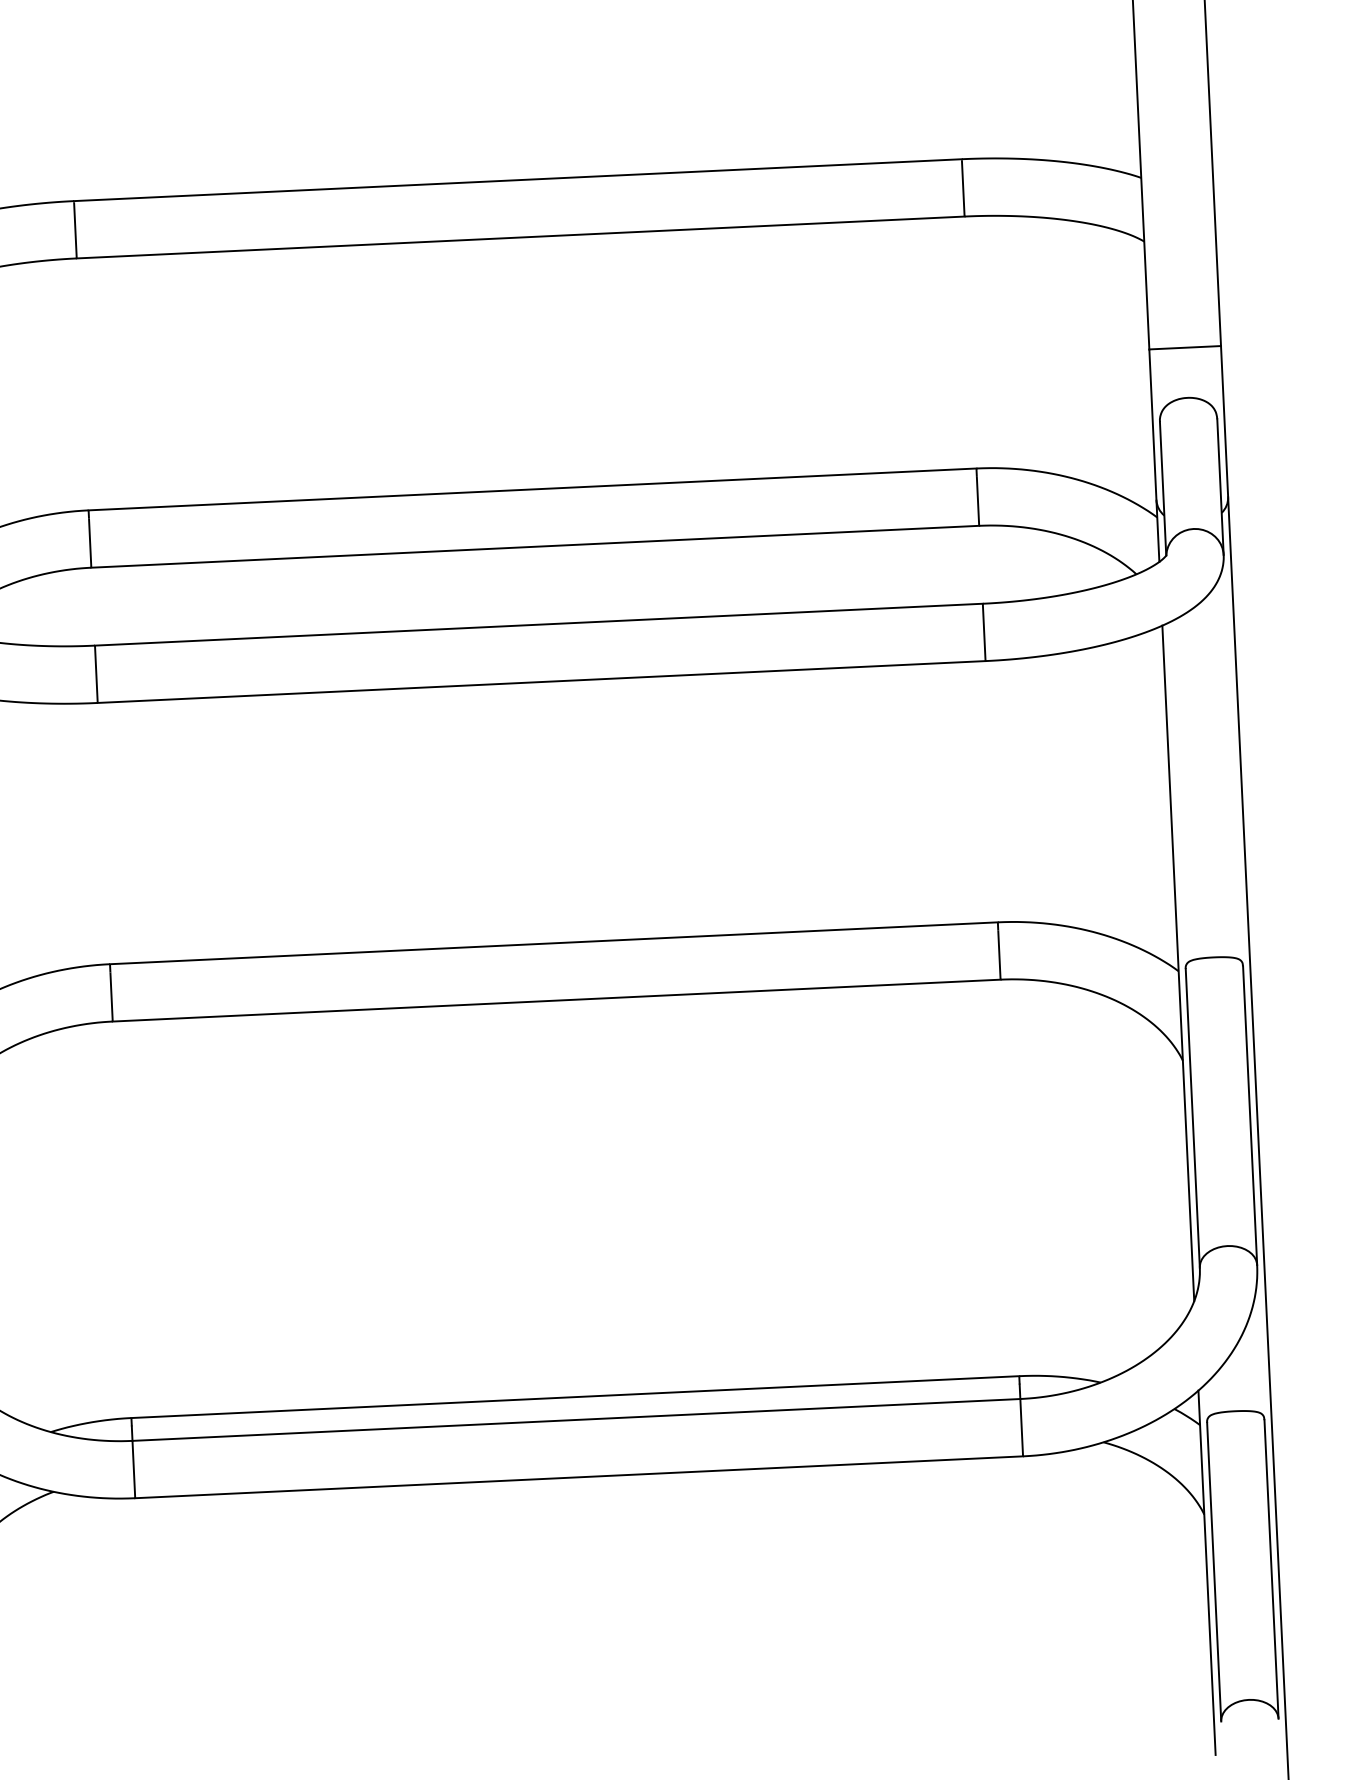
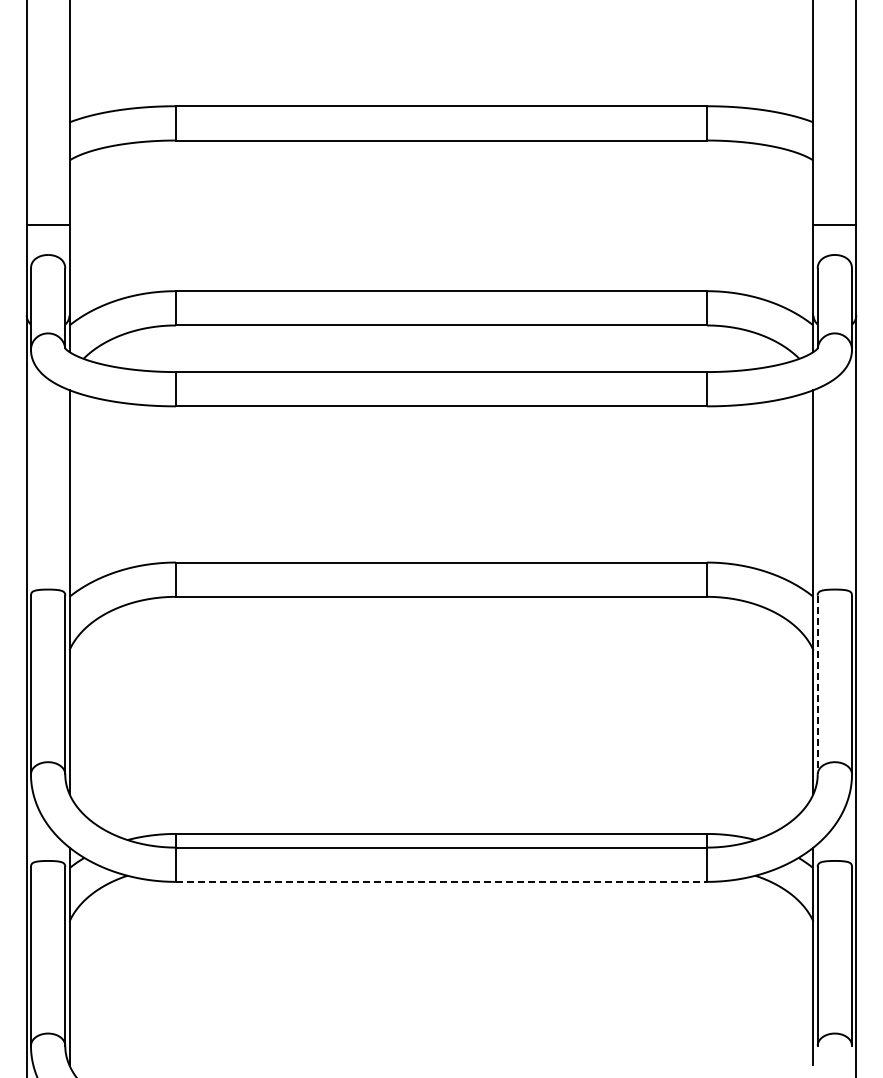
line: (1192, 1119) -> (817, 685), solid -> dashed
line: (579, 1476) -> (441, 881), solid -> dashed

